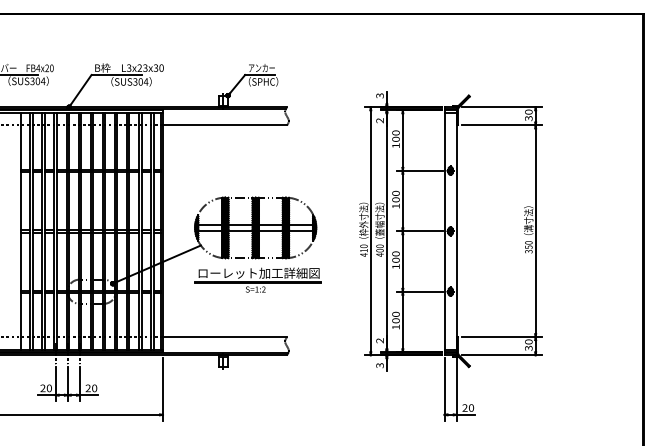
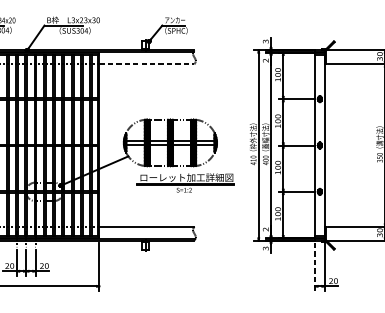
line: (224, 125) -> (146, 64), solid -> dashed
part: (257, 279) -> (185, 182), moved
line: (444, 390) -> (315, 267), solid -> dashed

